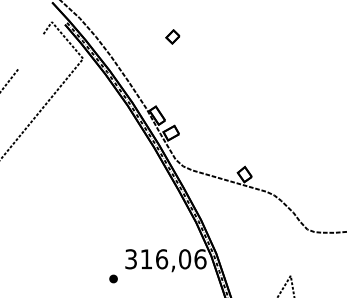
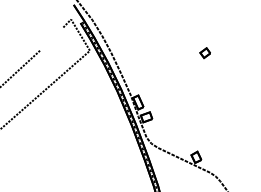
part: (172, 36) -> (205, 52), moved

